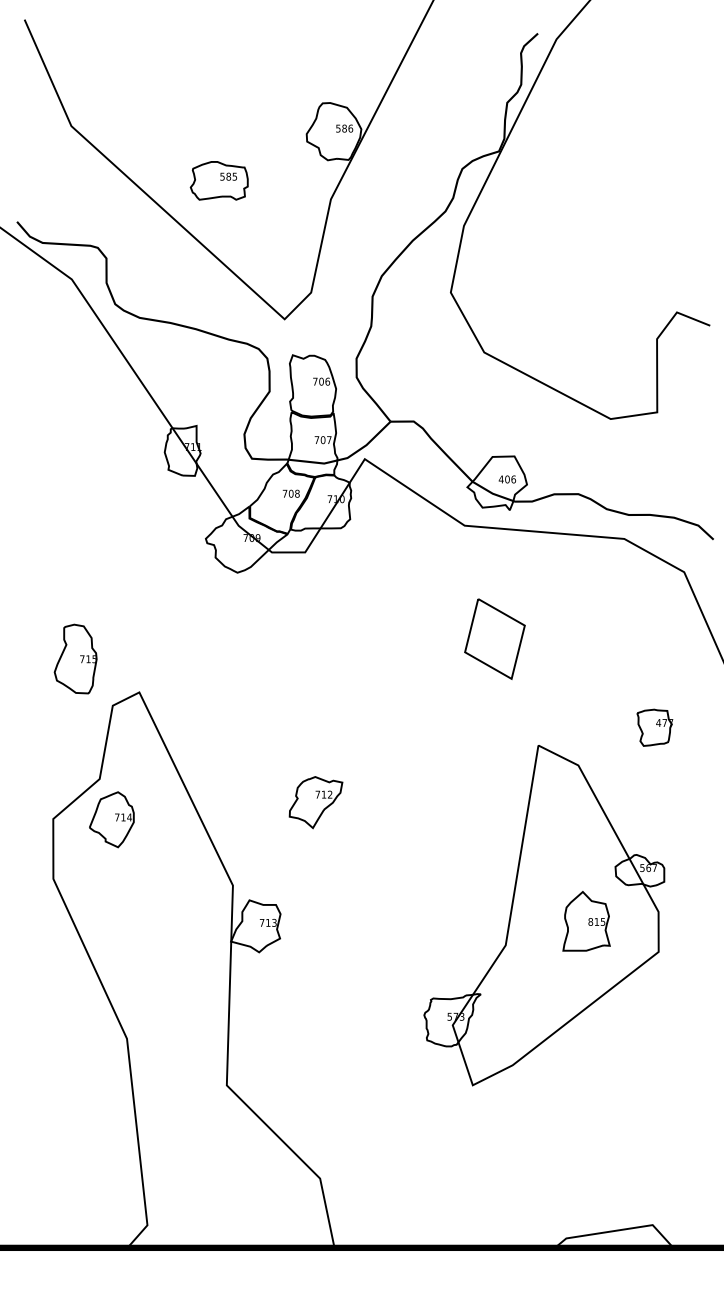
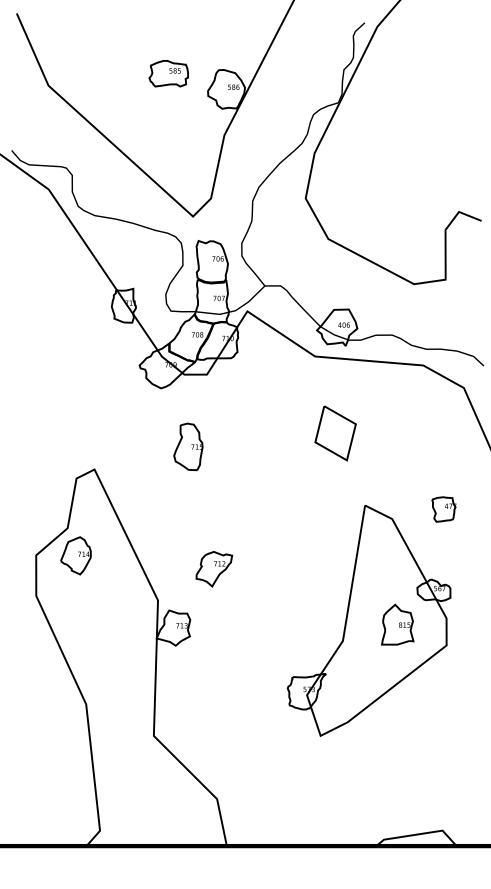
part: (218, 180) -> (168, 73), moved
part: (75, 658) -> (188, 446), moved
part: (654, 727) -> (443, 509), moved
part: (316, 803) -> (214, 569), moved

